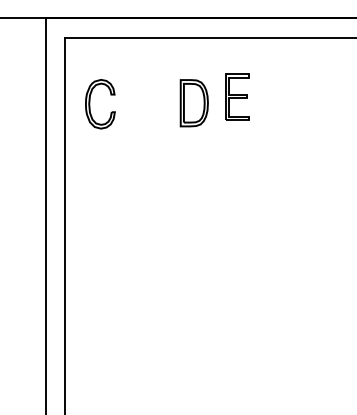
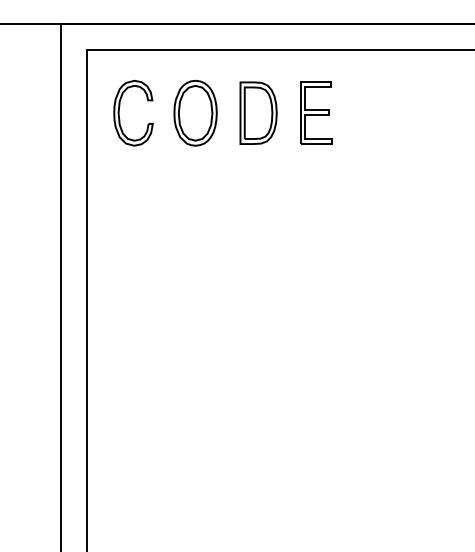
part: (146, 85) -> (194, 113), added
part: (237, 96) -> (316, 112), moved
part: (193, 103) -> (257, 113), moved
part: (90, 104) -> (120, 113), moved

